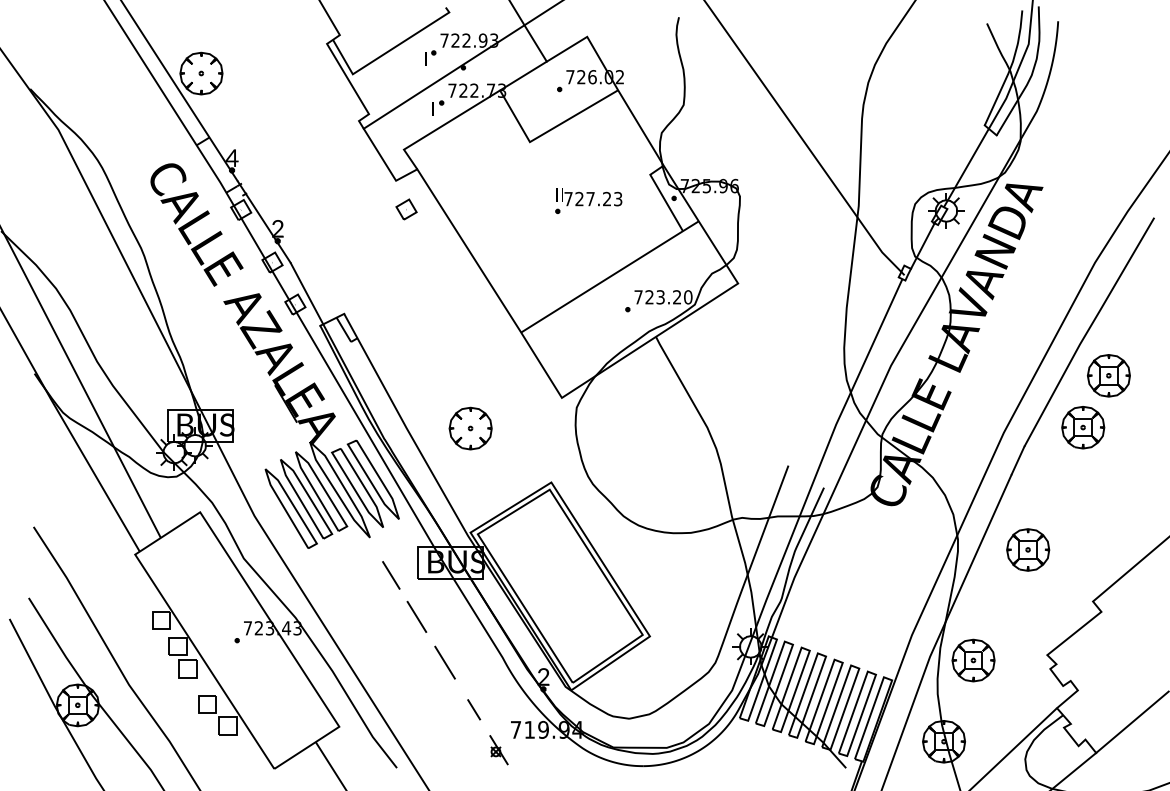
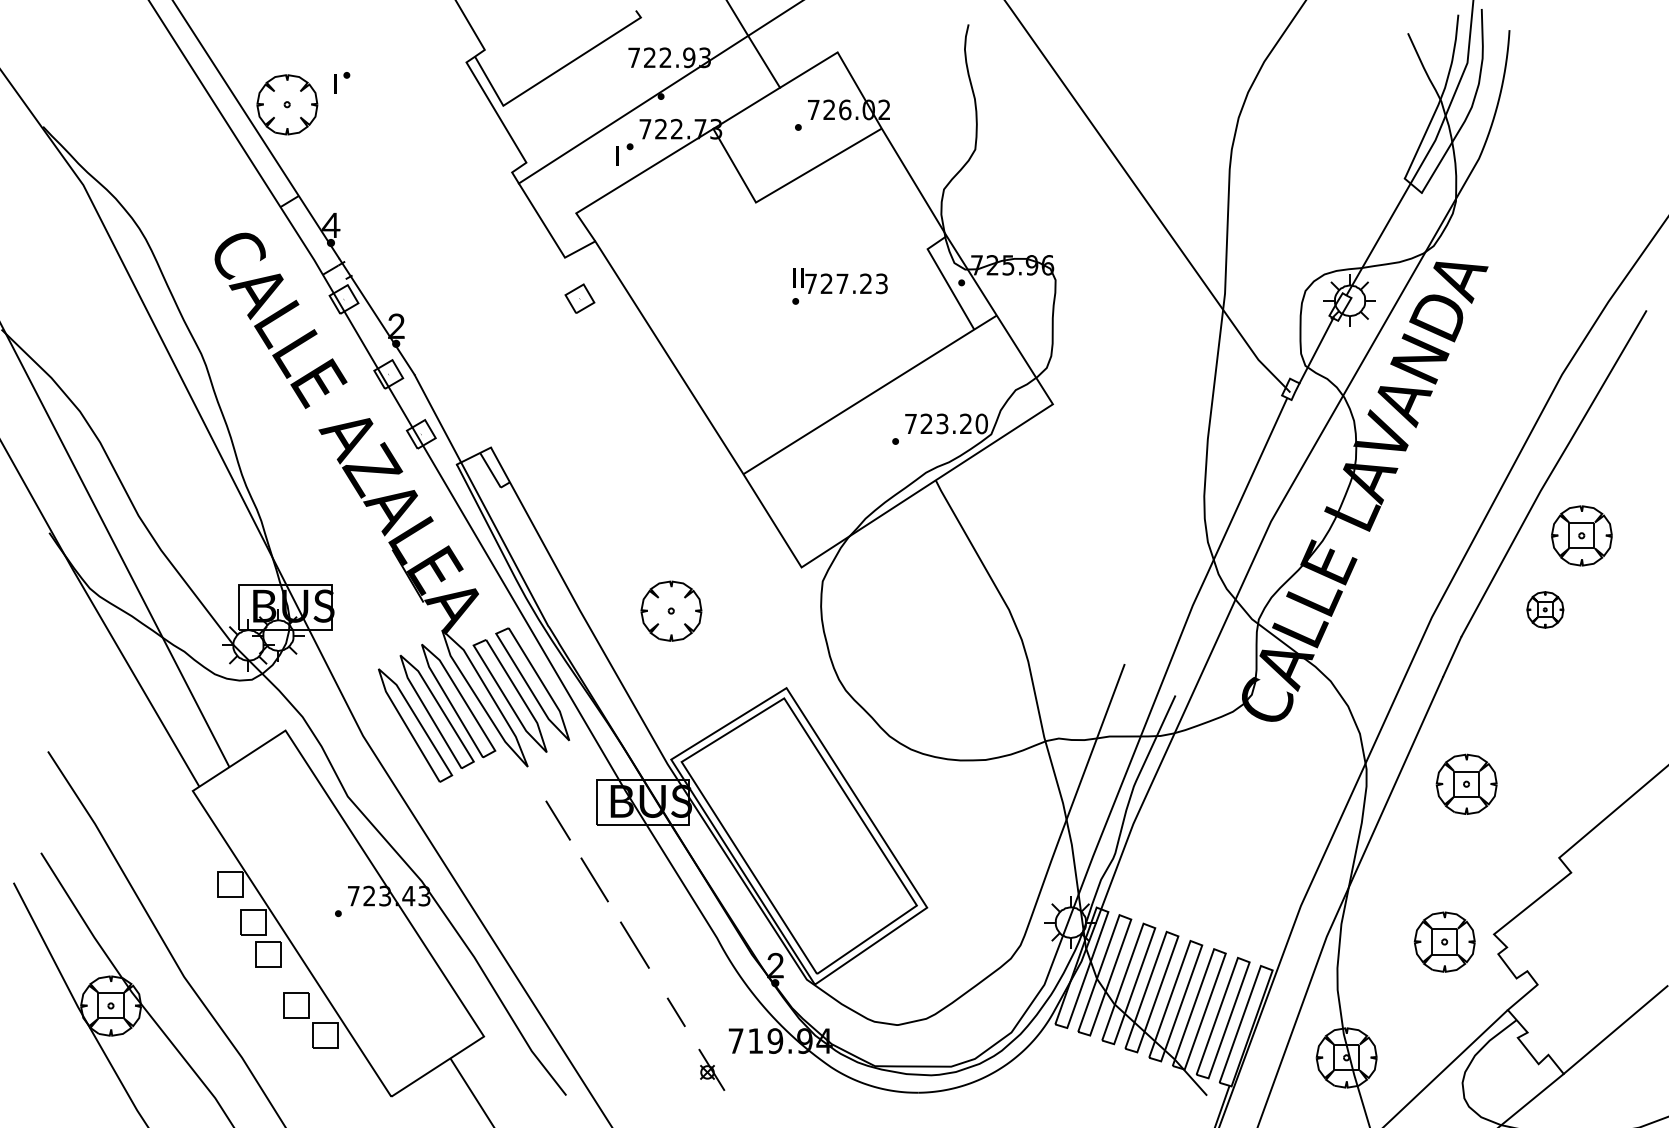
part: (430, 57) -> (342, 82), moved
part: (1083, 427) -> (1545, 609), size x0.6
part: (973, 660) -> (1444, 941), moved

